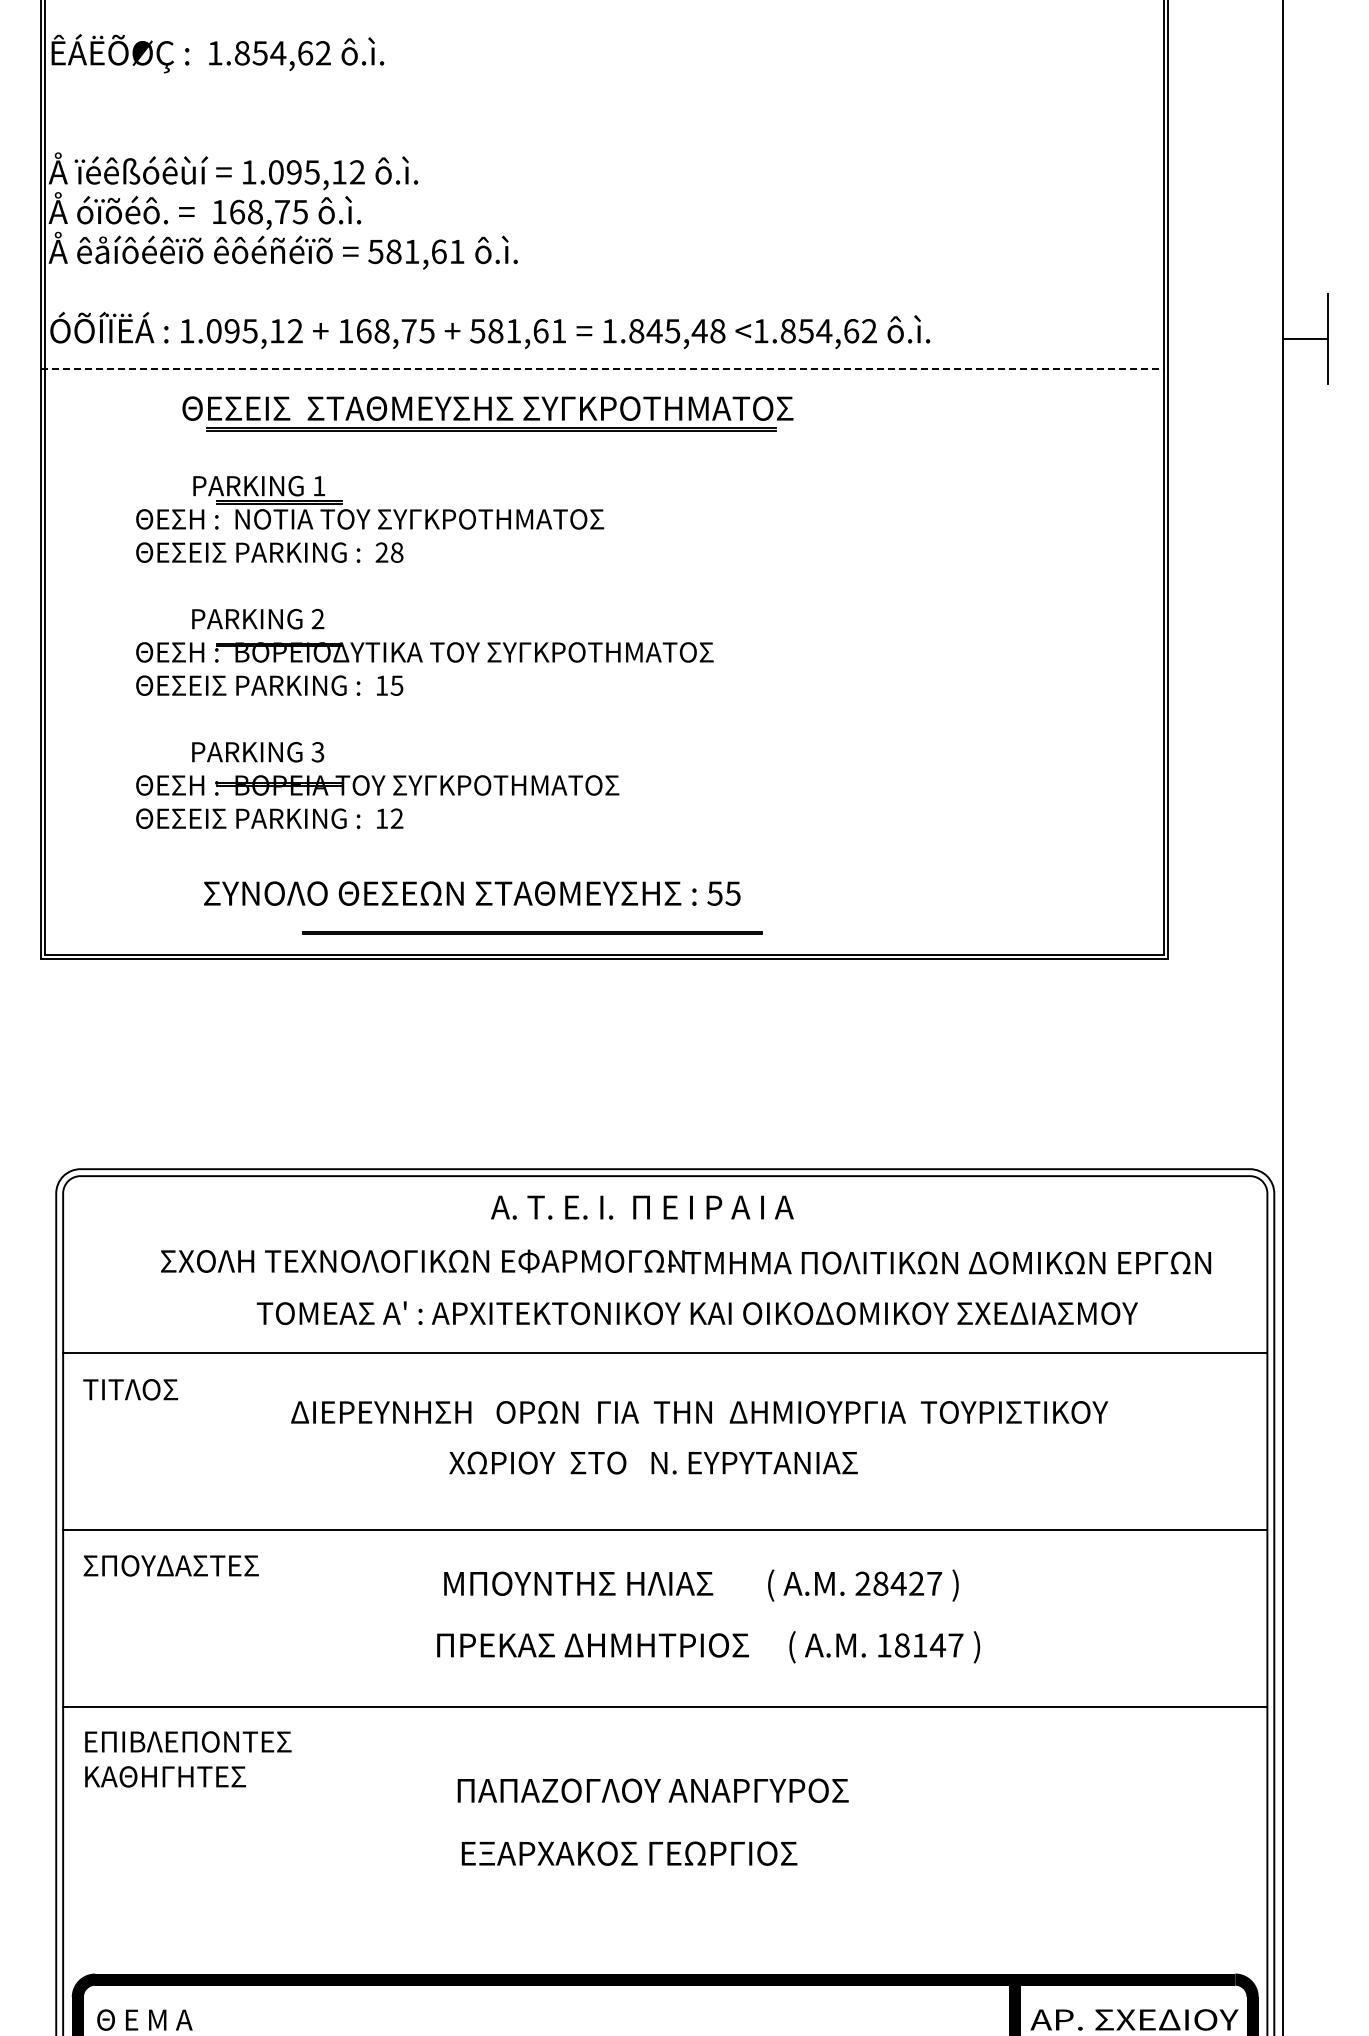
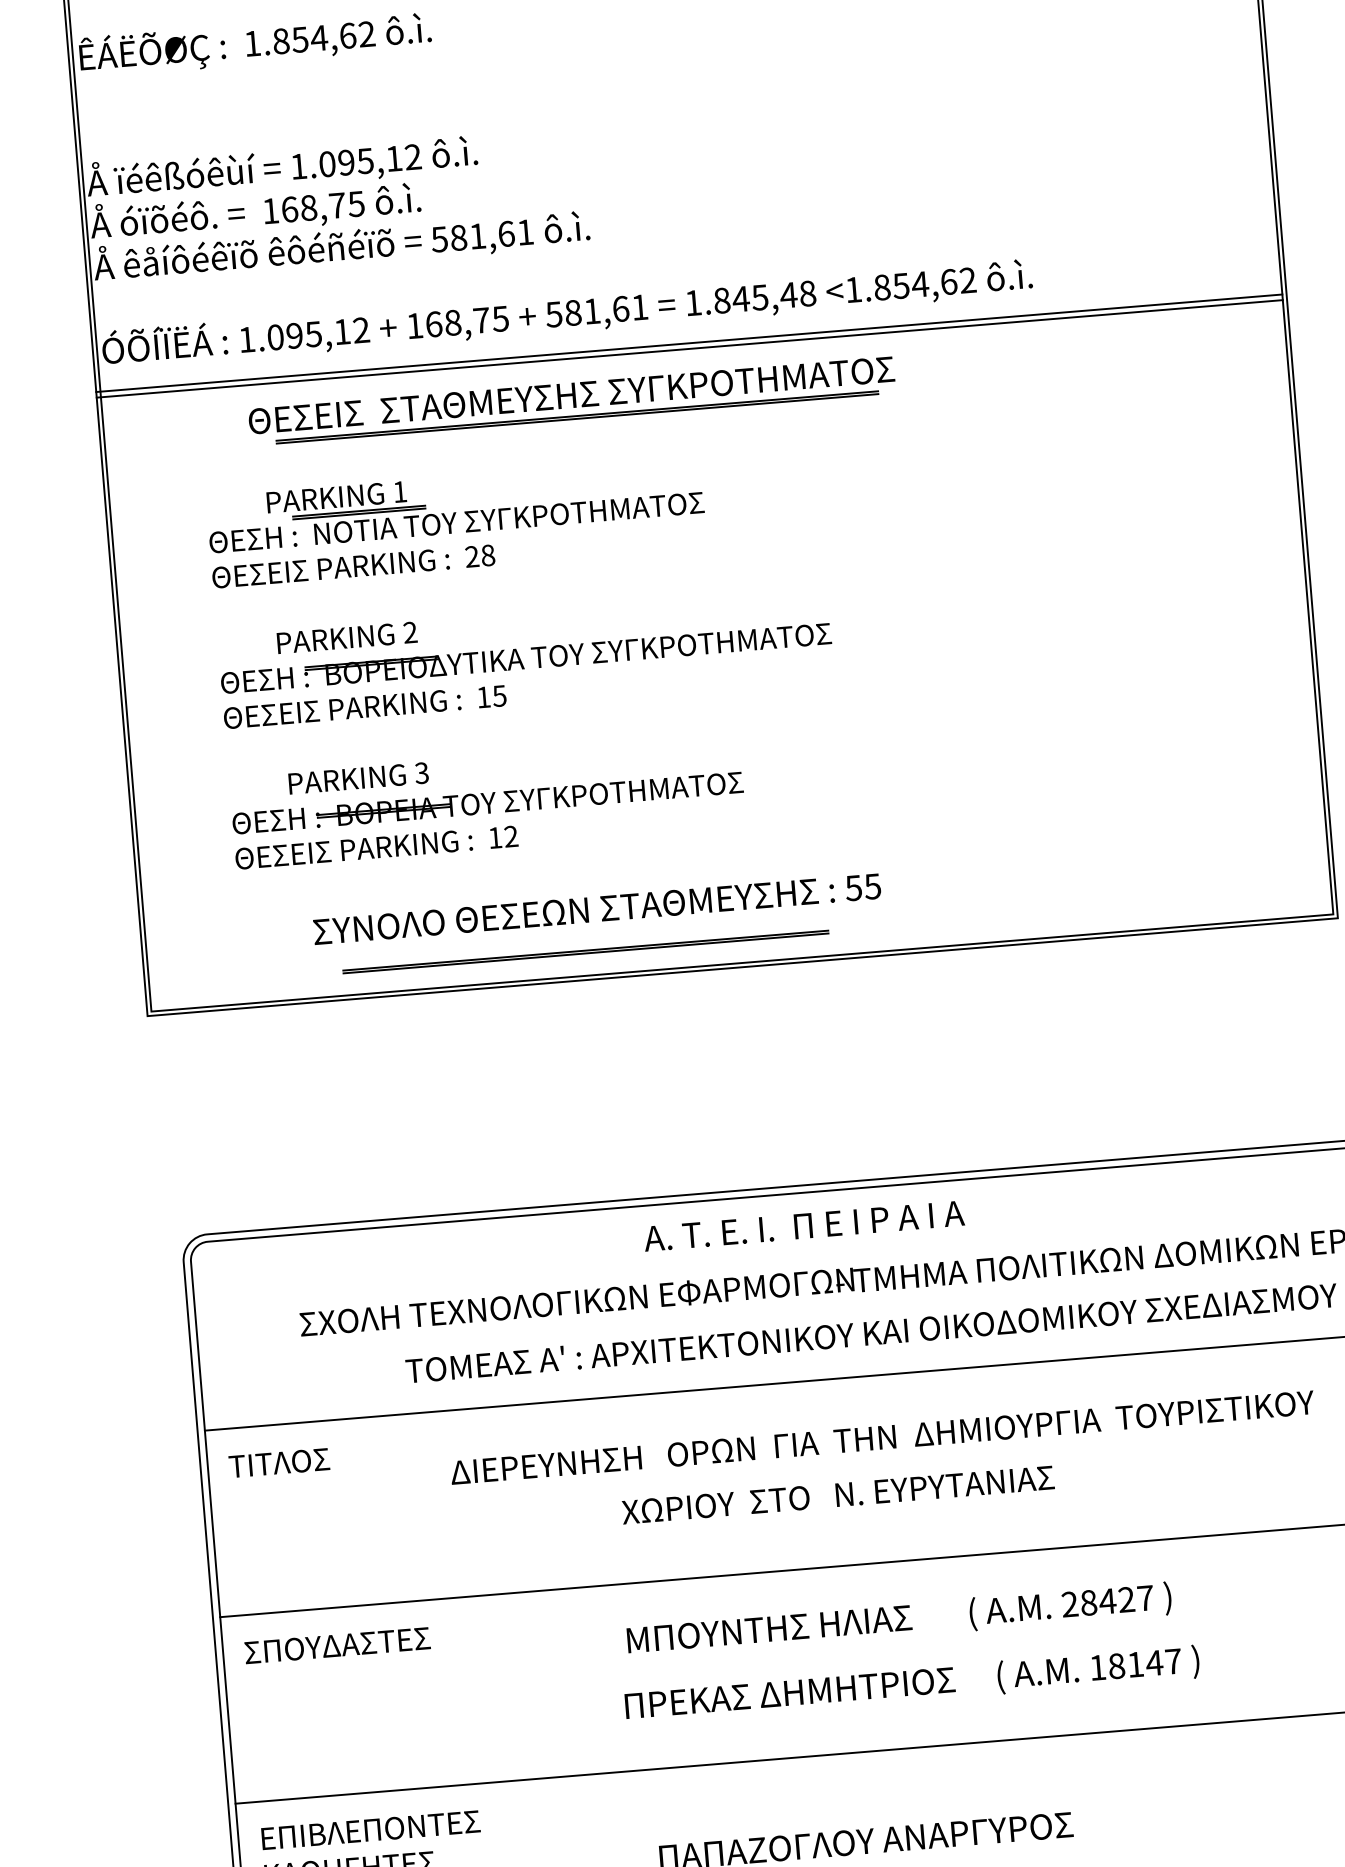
line: (603, 368) -> (690, 343), dashed -> solid
line: (602, 374) -> (689, 349), added
line: (532, 932) -> (586, 951), moved

